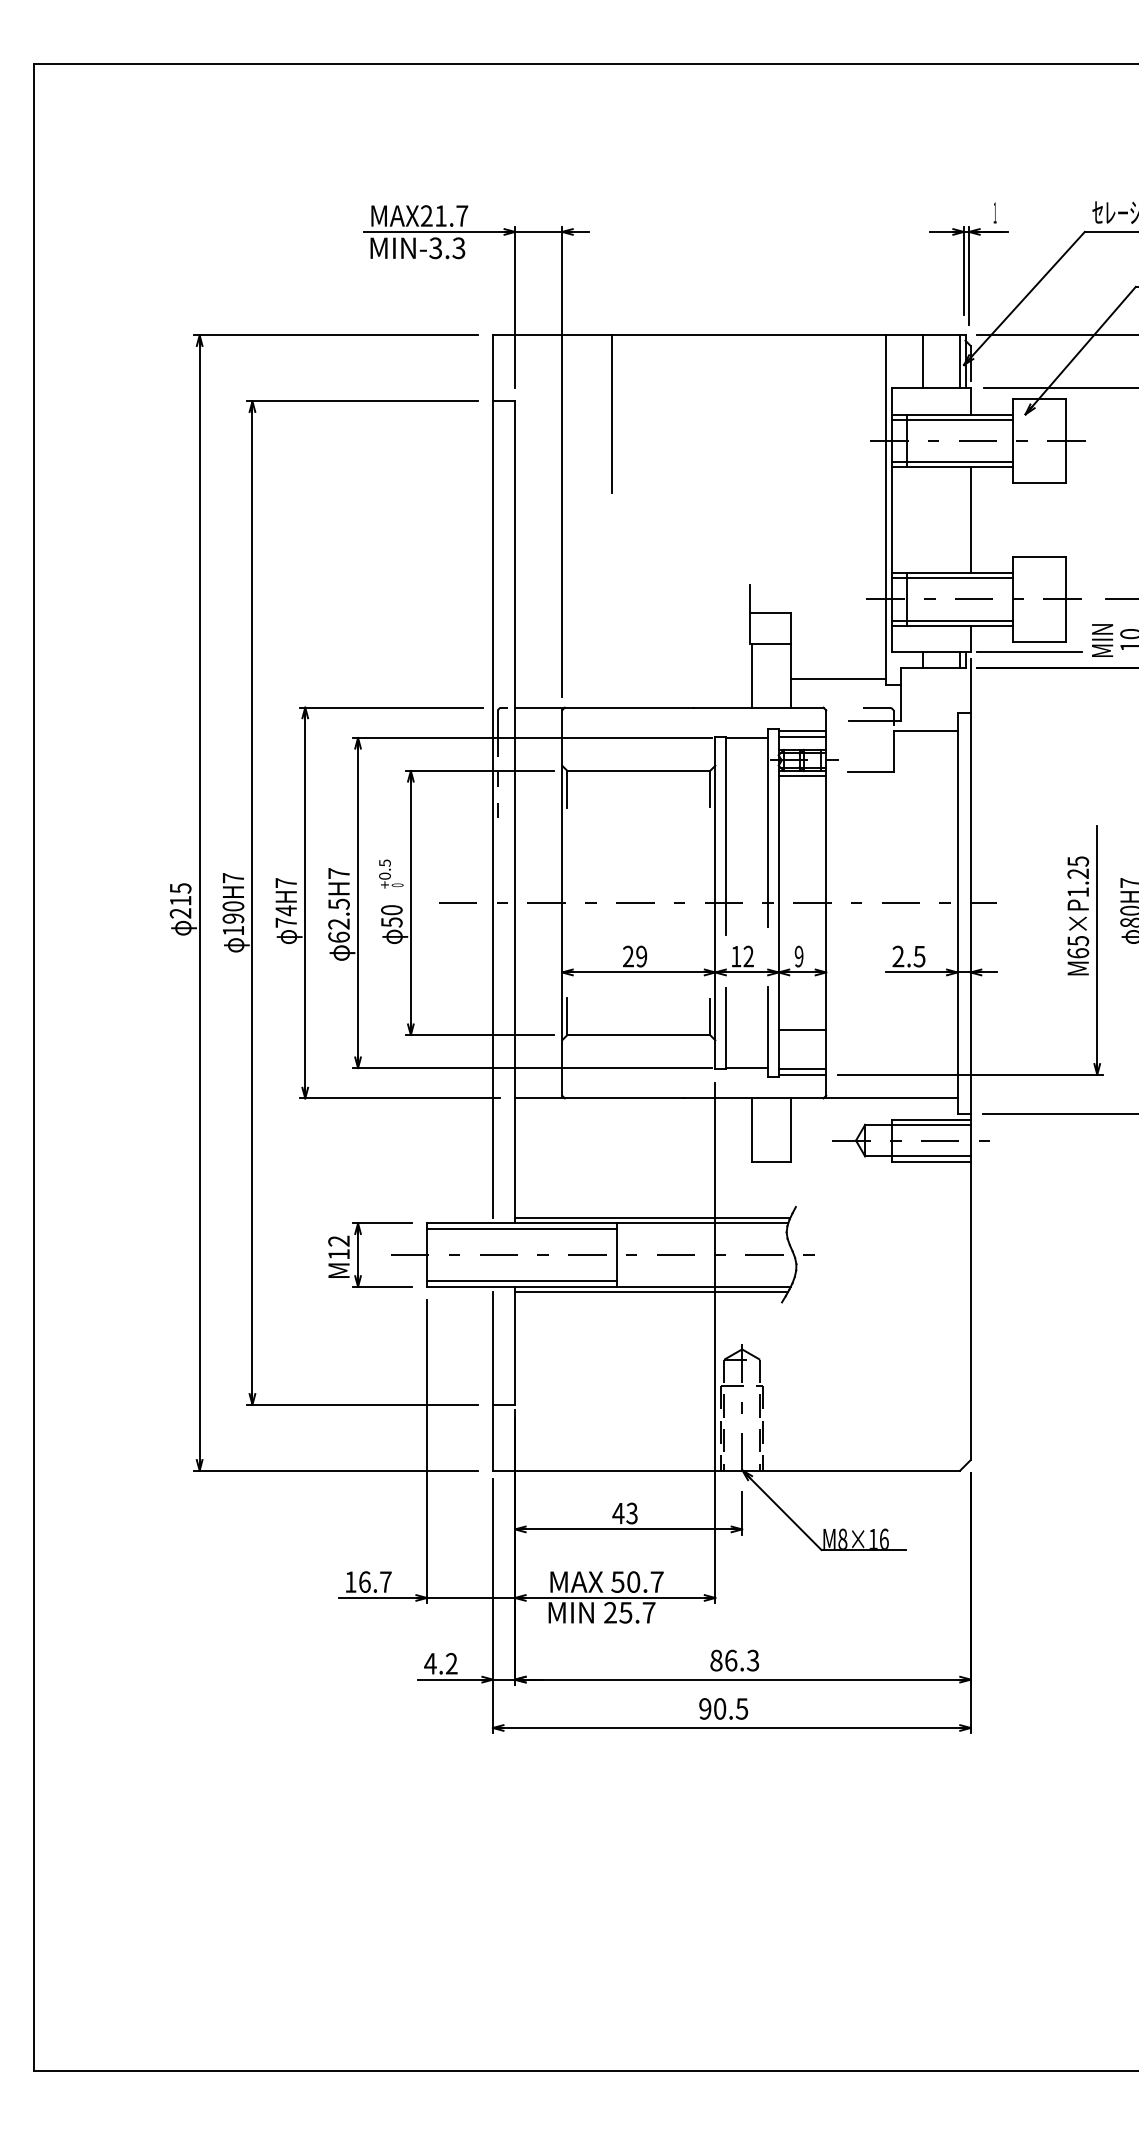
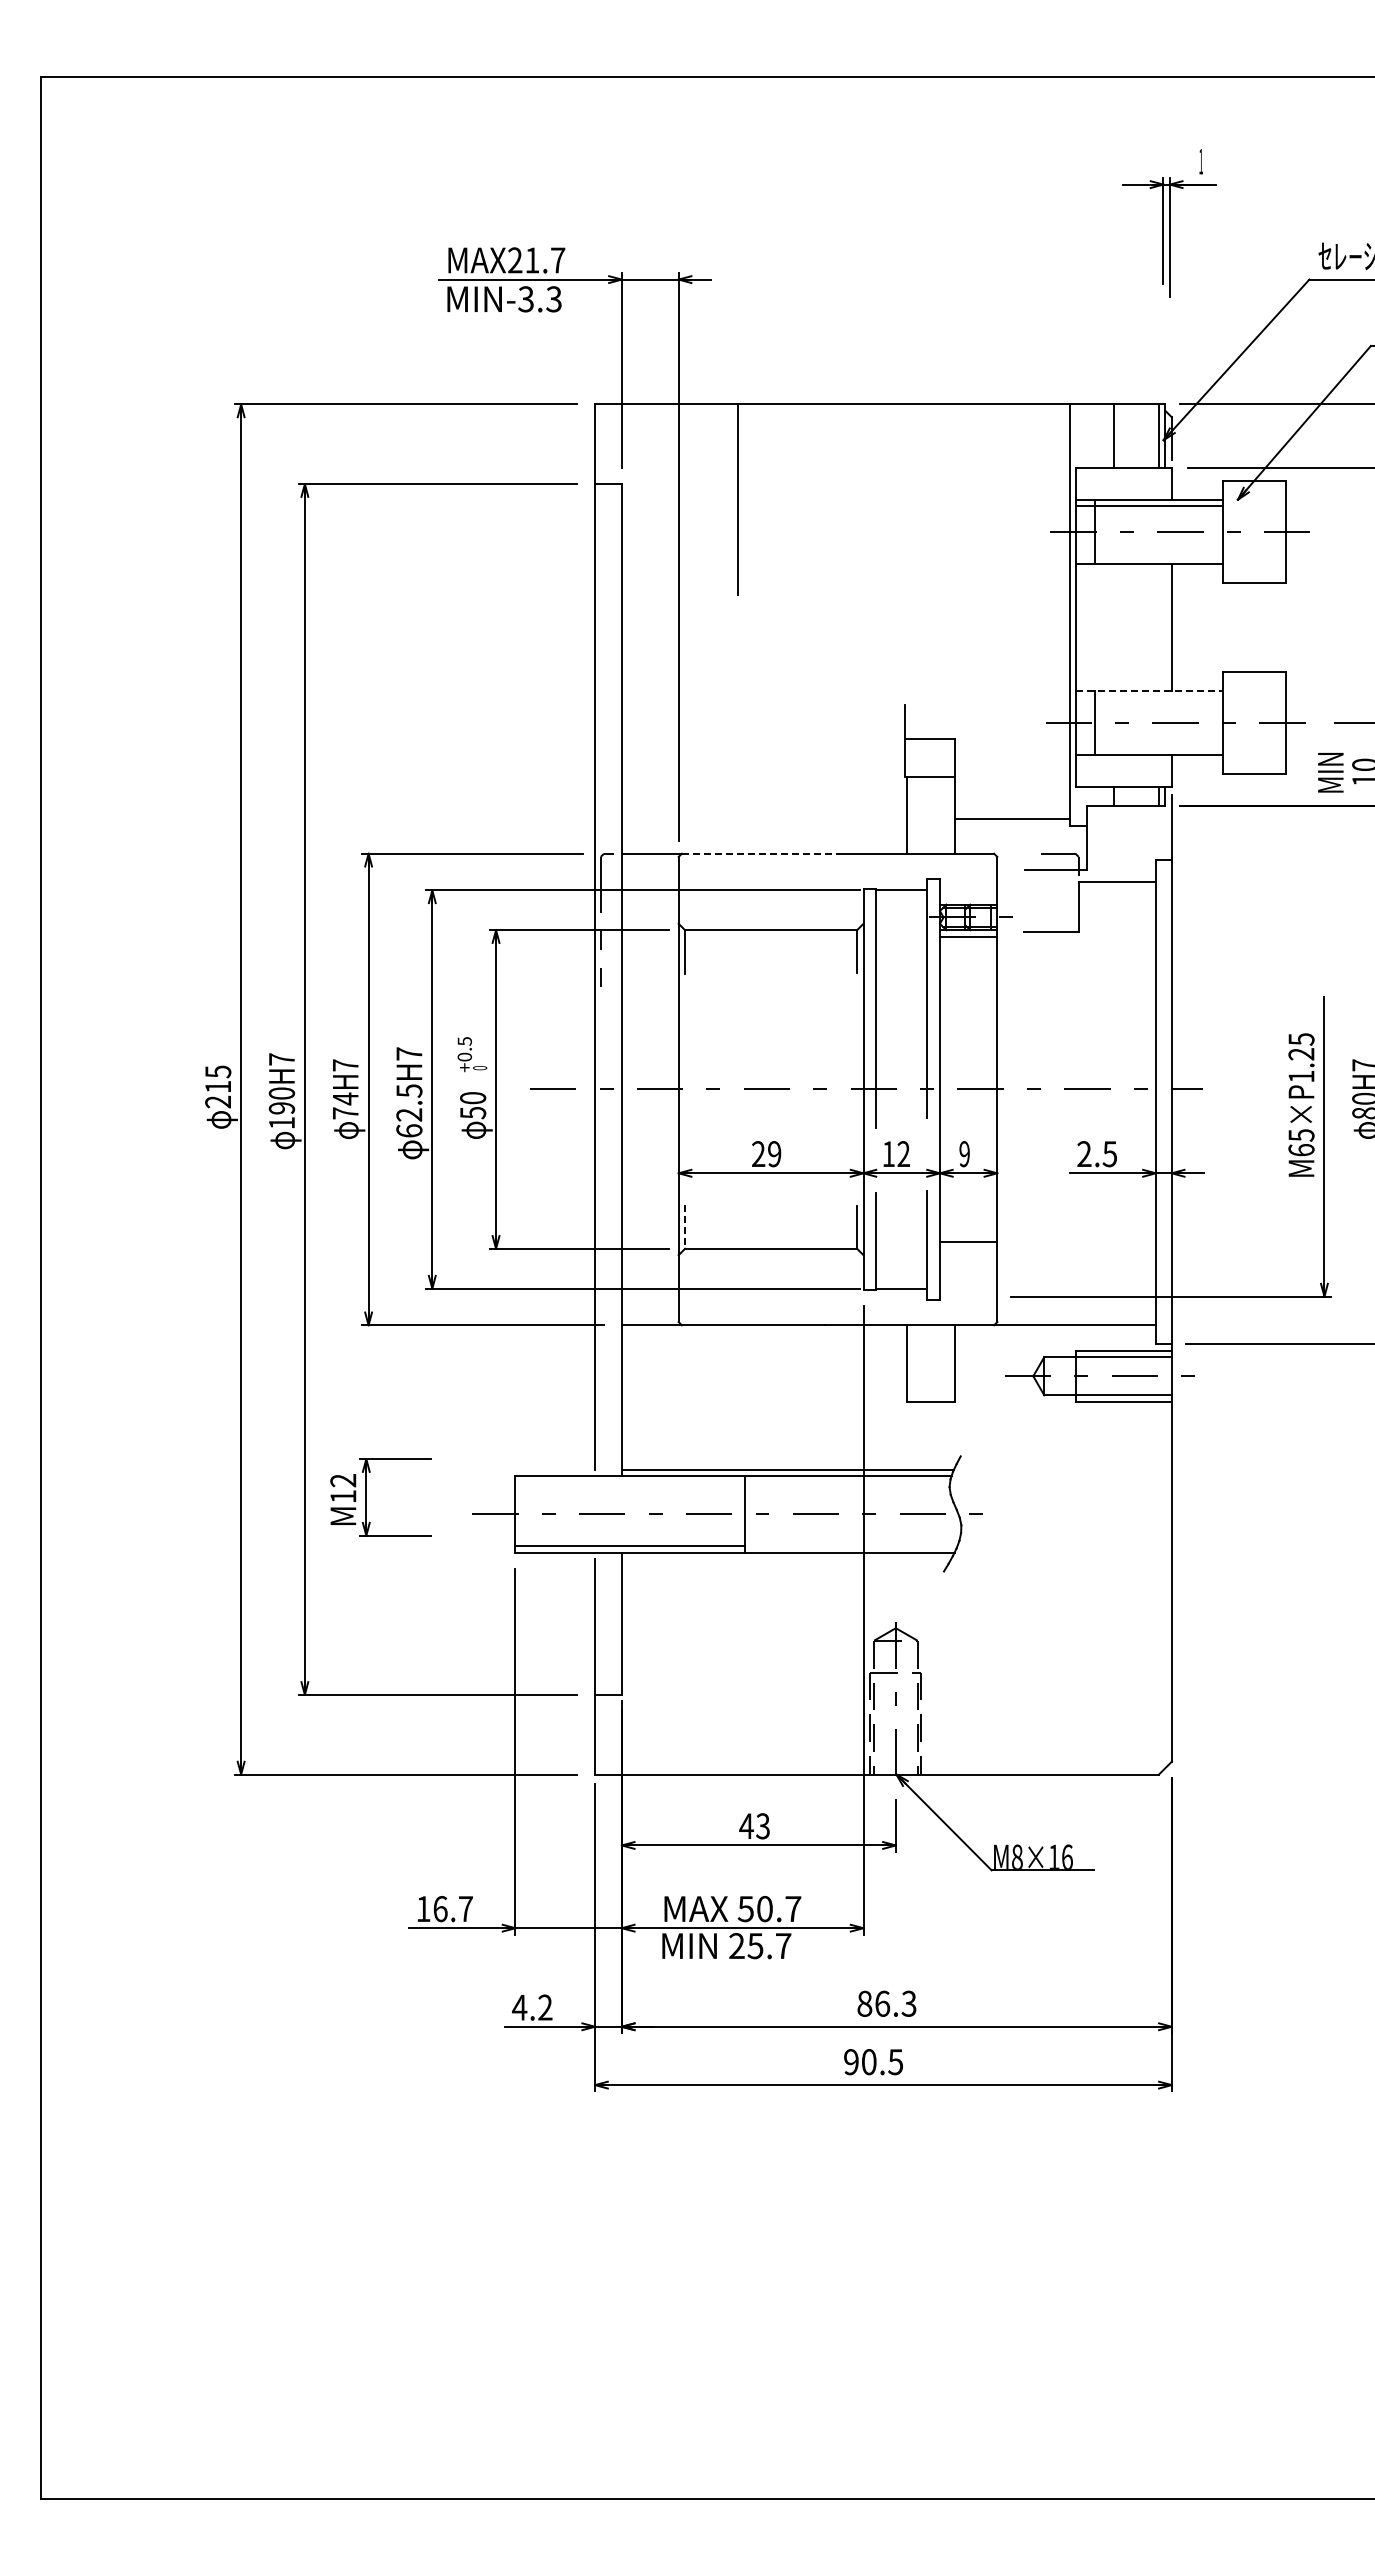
part: (968, 264) -> (1169, 223), moved
line: (952, 462) -> (1149, 557), removed
line: (952, 573) -> (1149, 691), solid -> dashed
line: (952, 578) -> (1149, 697), removed
line: (952, 620) -> (1149, 748), removed
line: (1029, 651) -> (1242, 786), removed
line: (629, 707) -> (760, 853), solid -> dashed
line: (802, 731) -> (968, 882), removed
line: (802, 736) -> (968, 888), removed
line: (567, 1017) -> (685, 1227), solid -> dashed
line: (802, 1069) -> (968, 1290), removed
line: (802, 1074) -> (968, 1296), removed
line: (521, 1228) -> (629, 1482), removed
part: (358, 1255) -> (366, 1497), moved
line: (651, 1292) -> (786, 1559), removed

